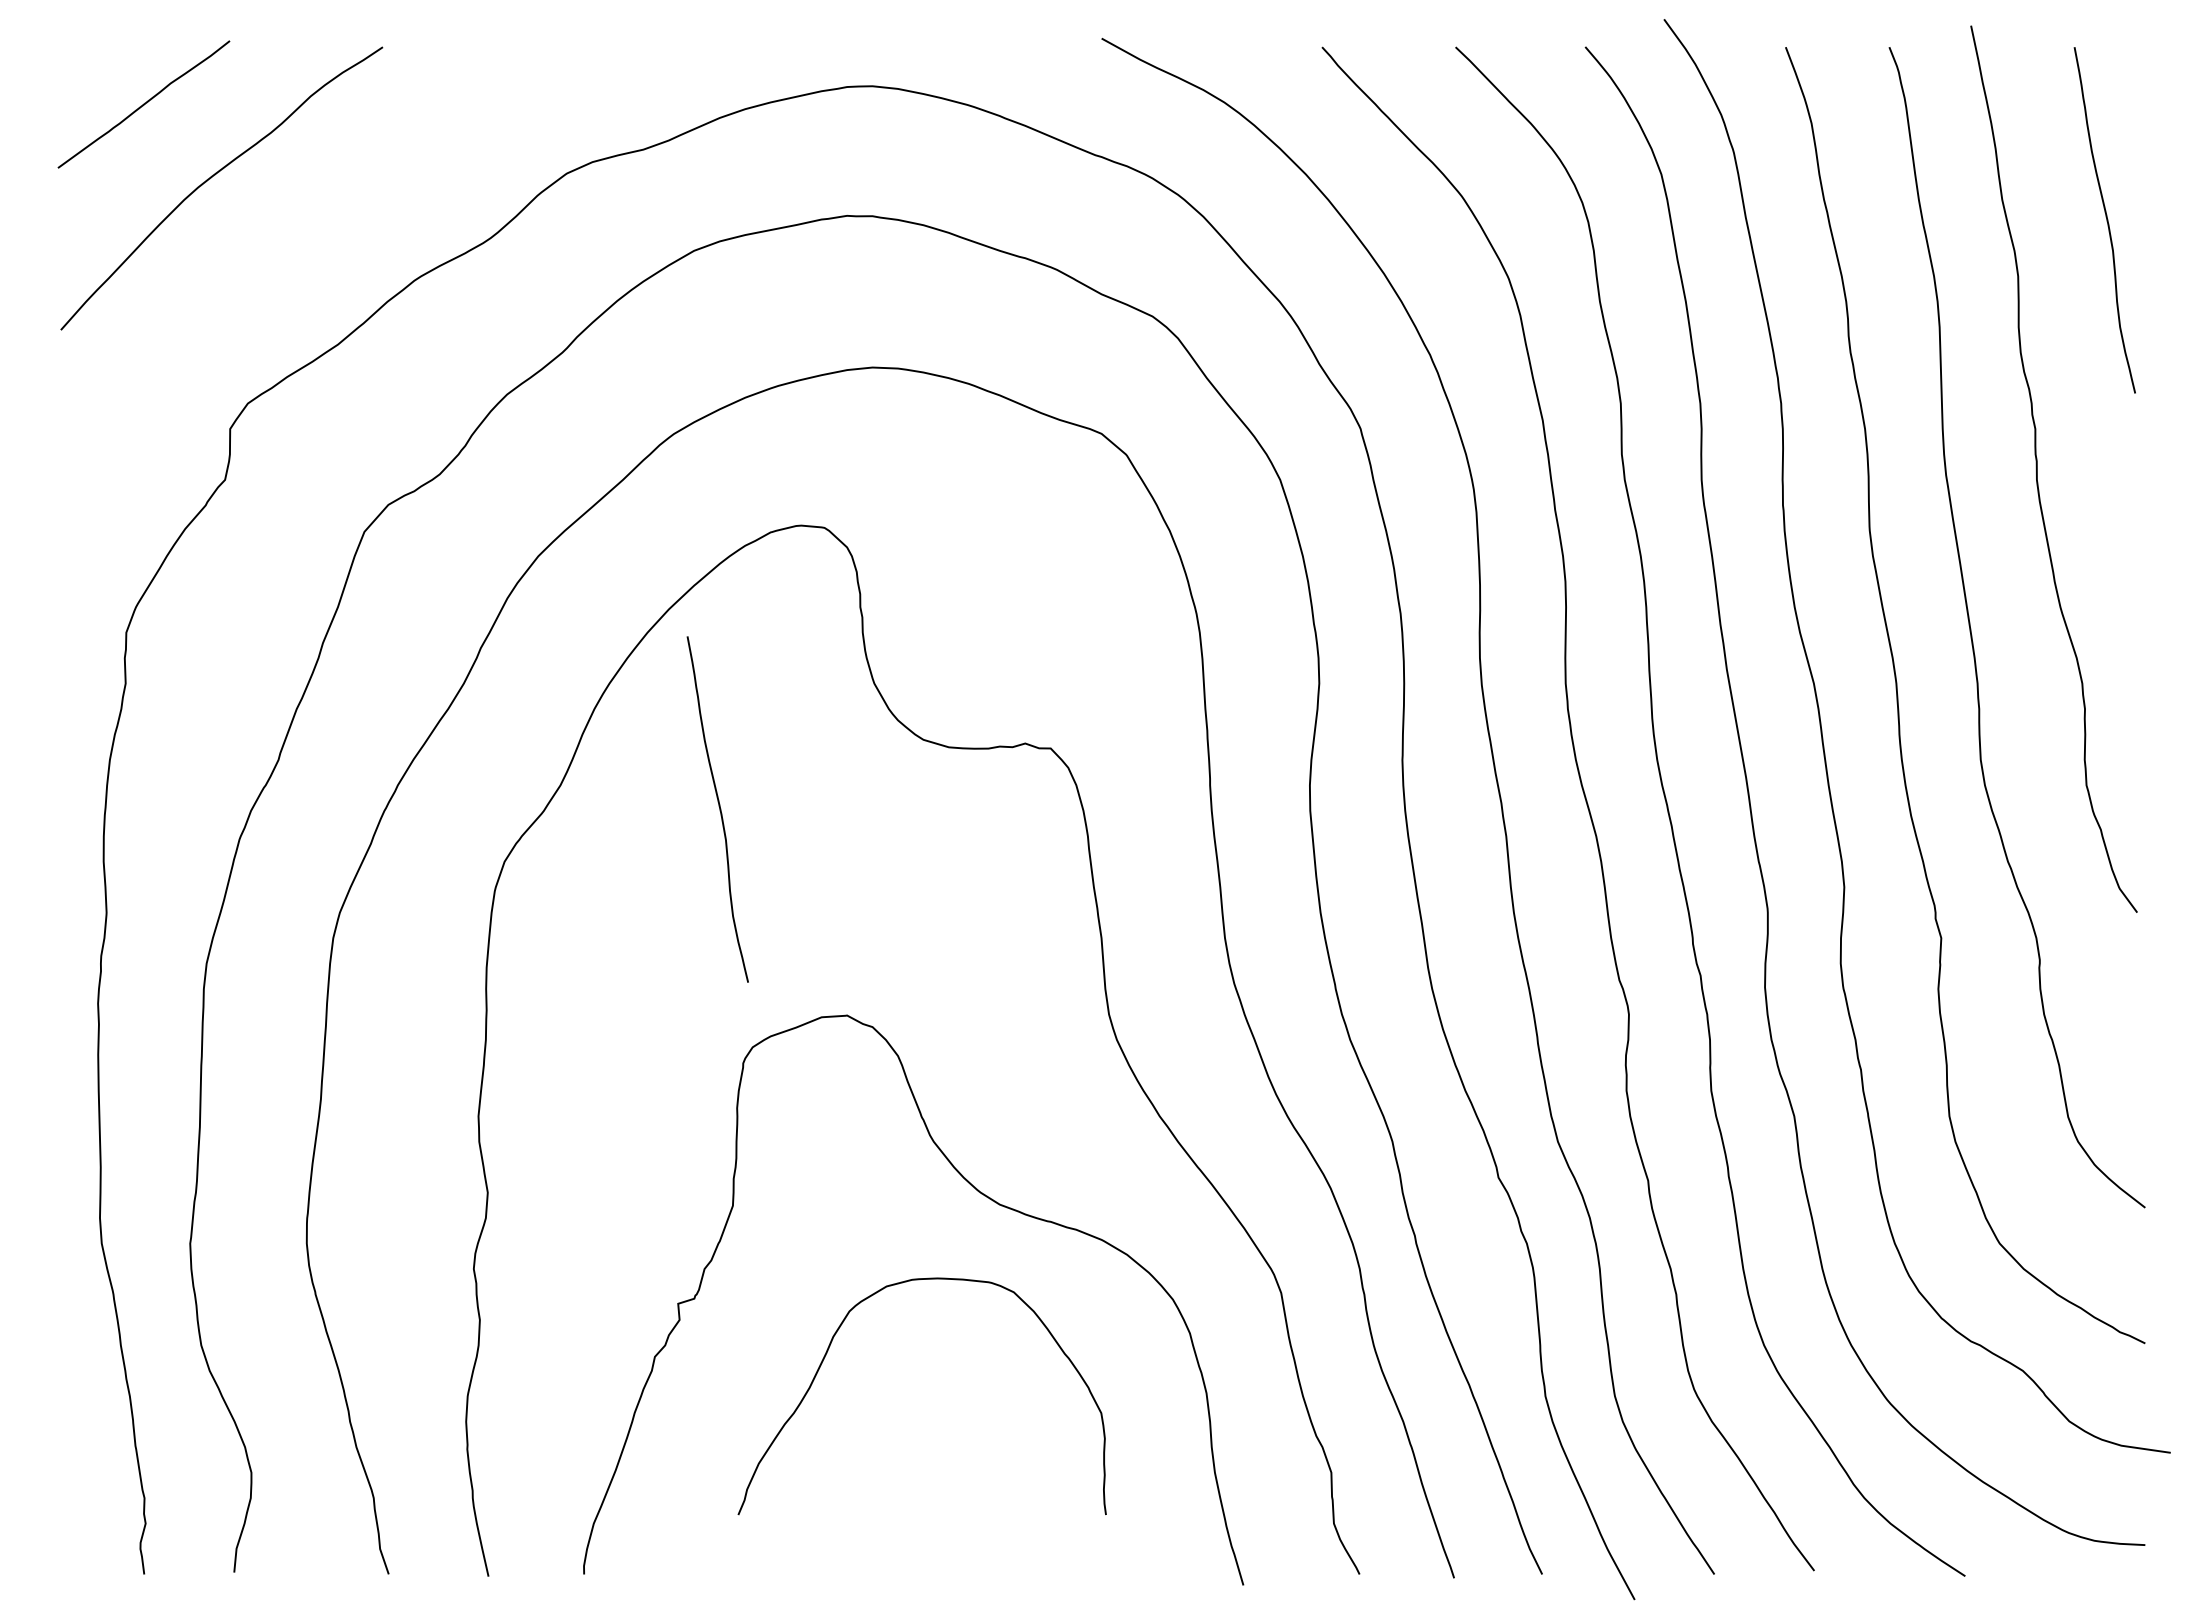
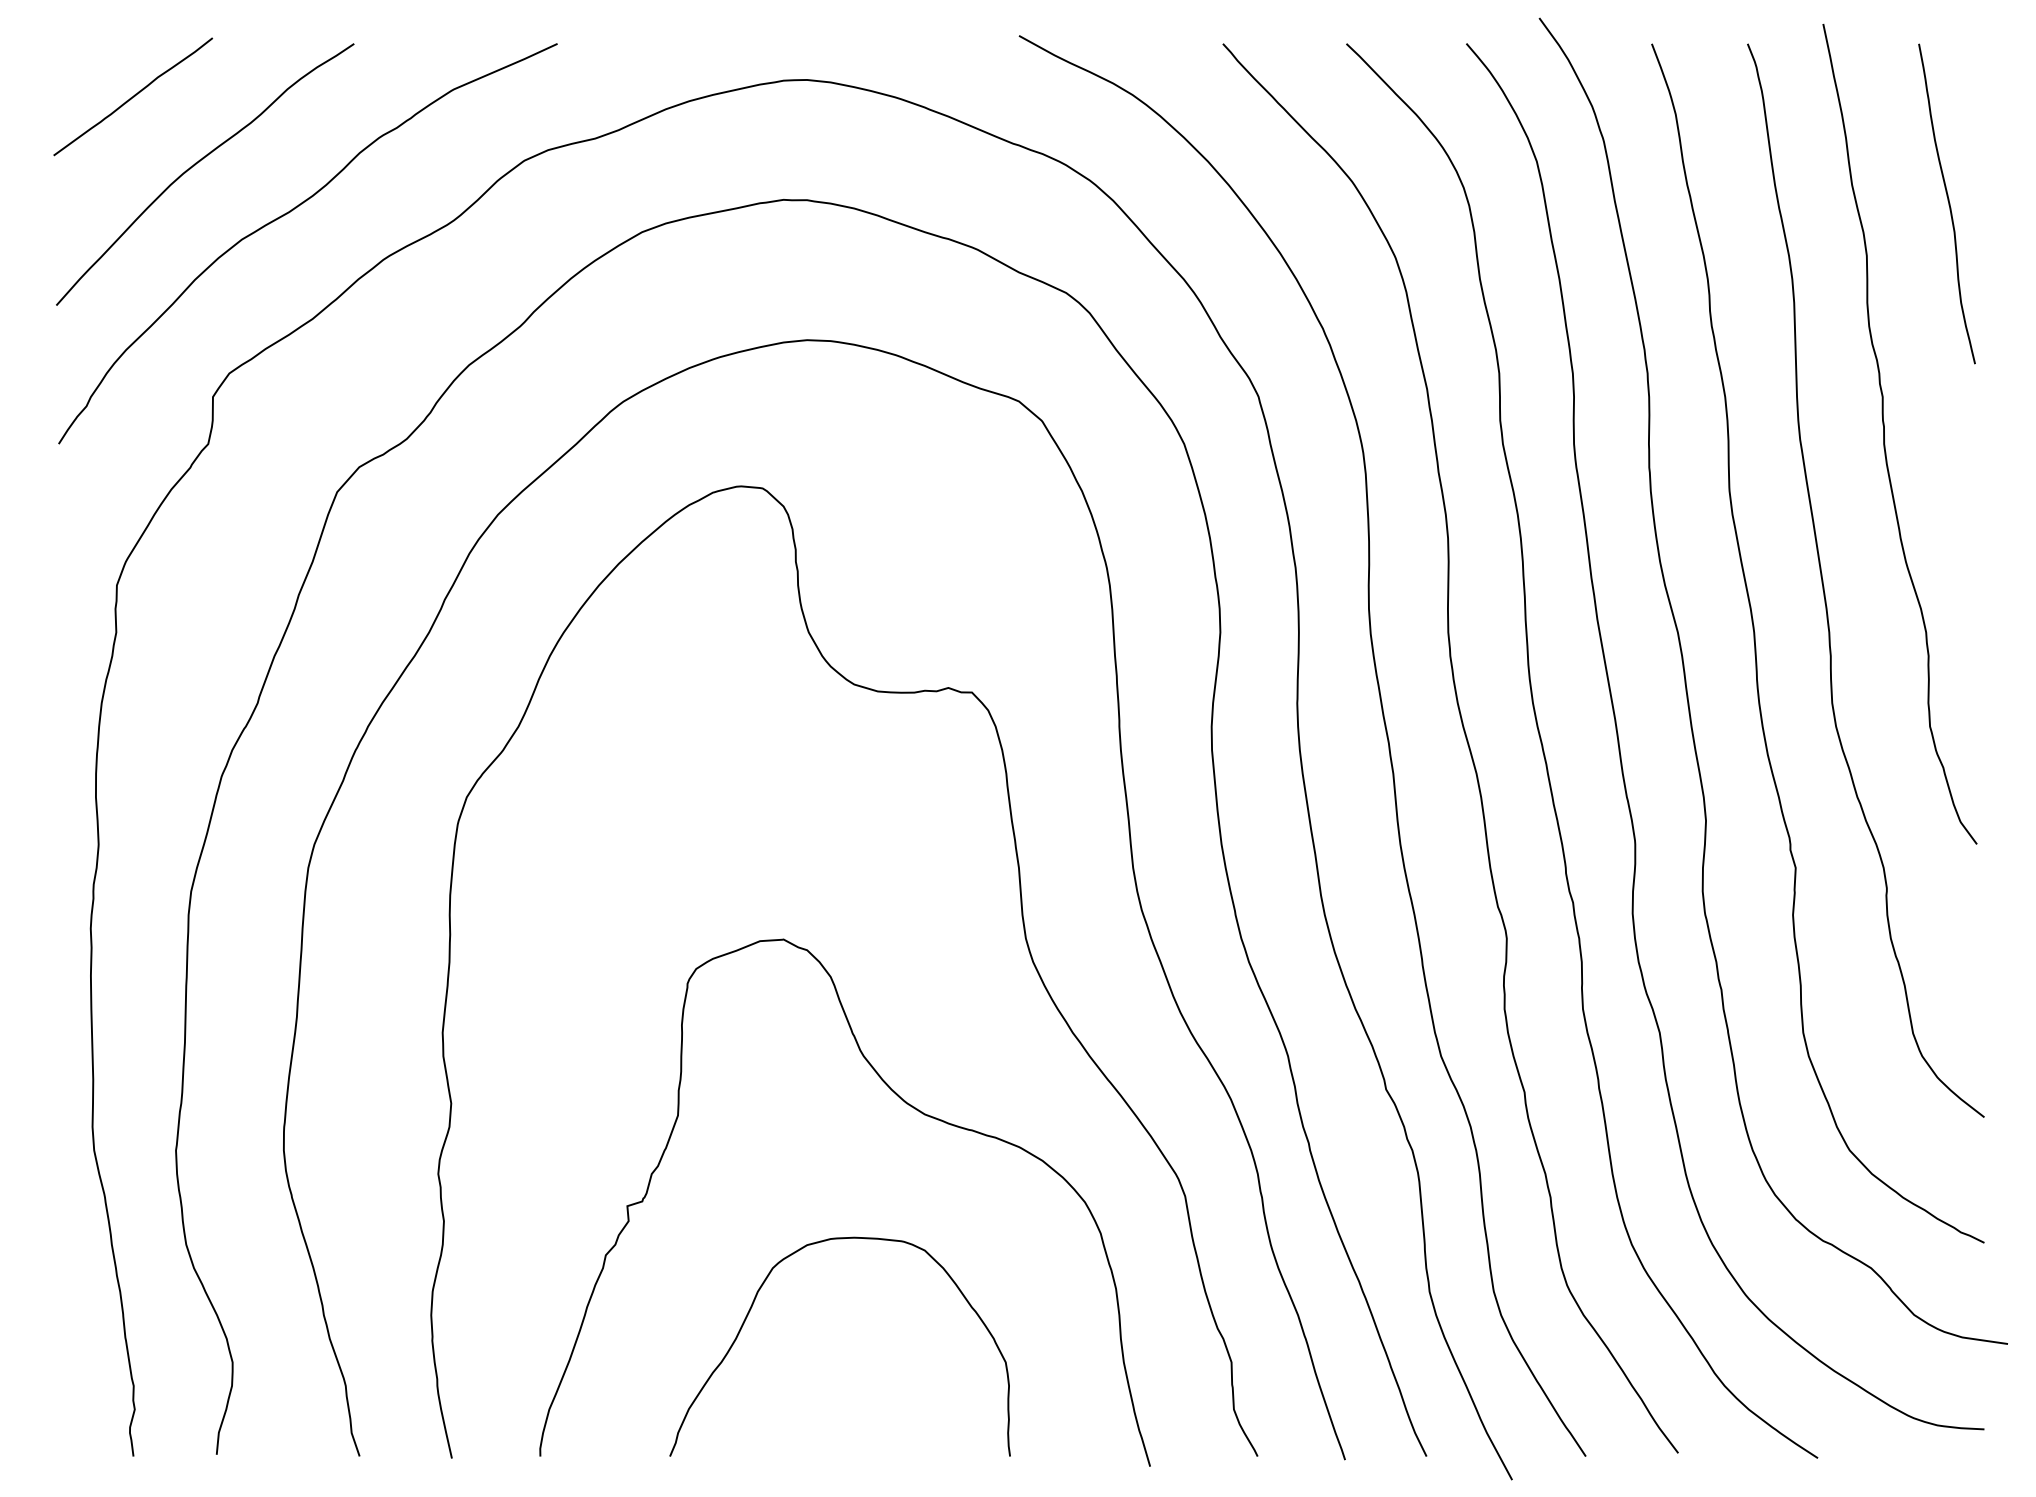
curve: (312, 230) -> (289, 213), added
curve: (719, 809) -> (665, 748), removed
curve: (827, 1353) -> (752, 1307), moved

